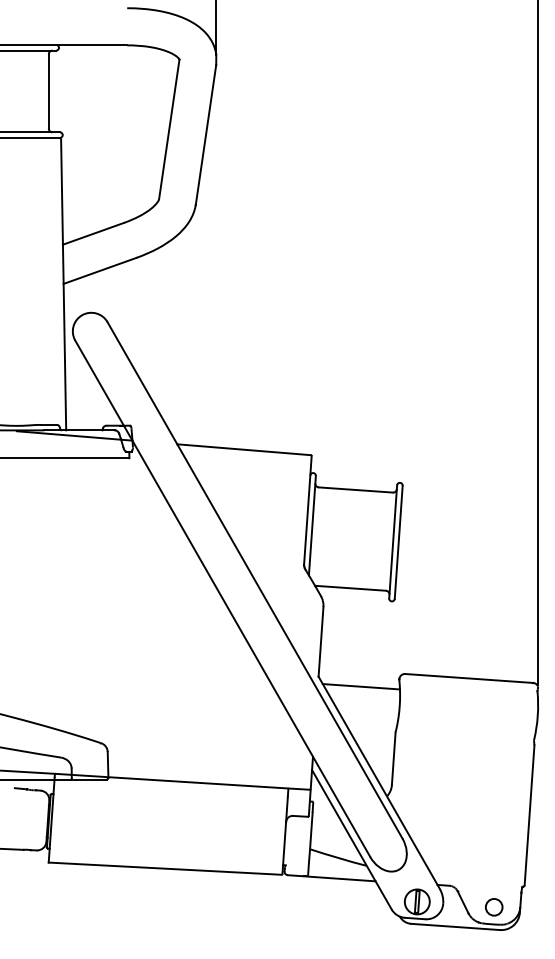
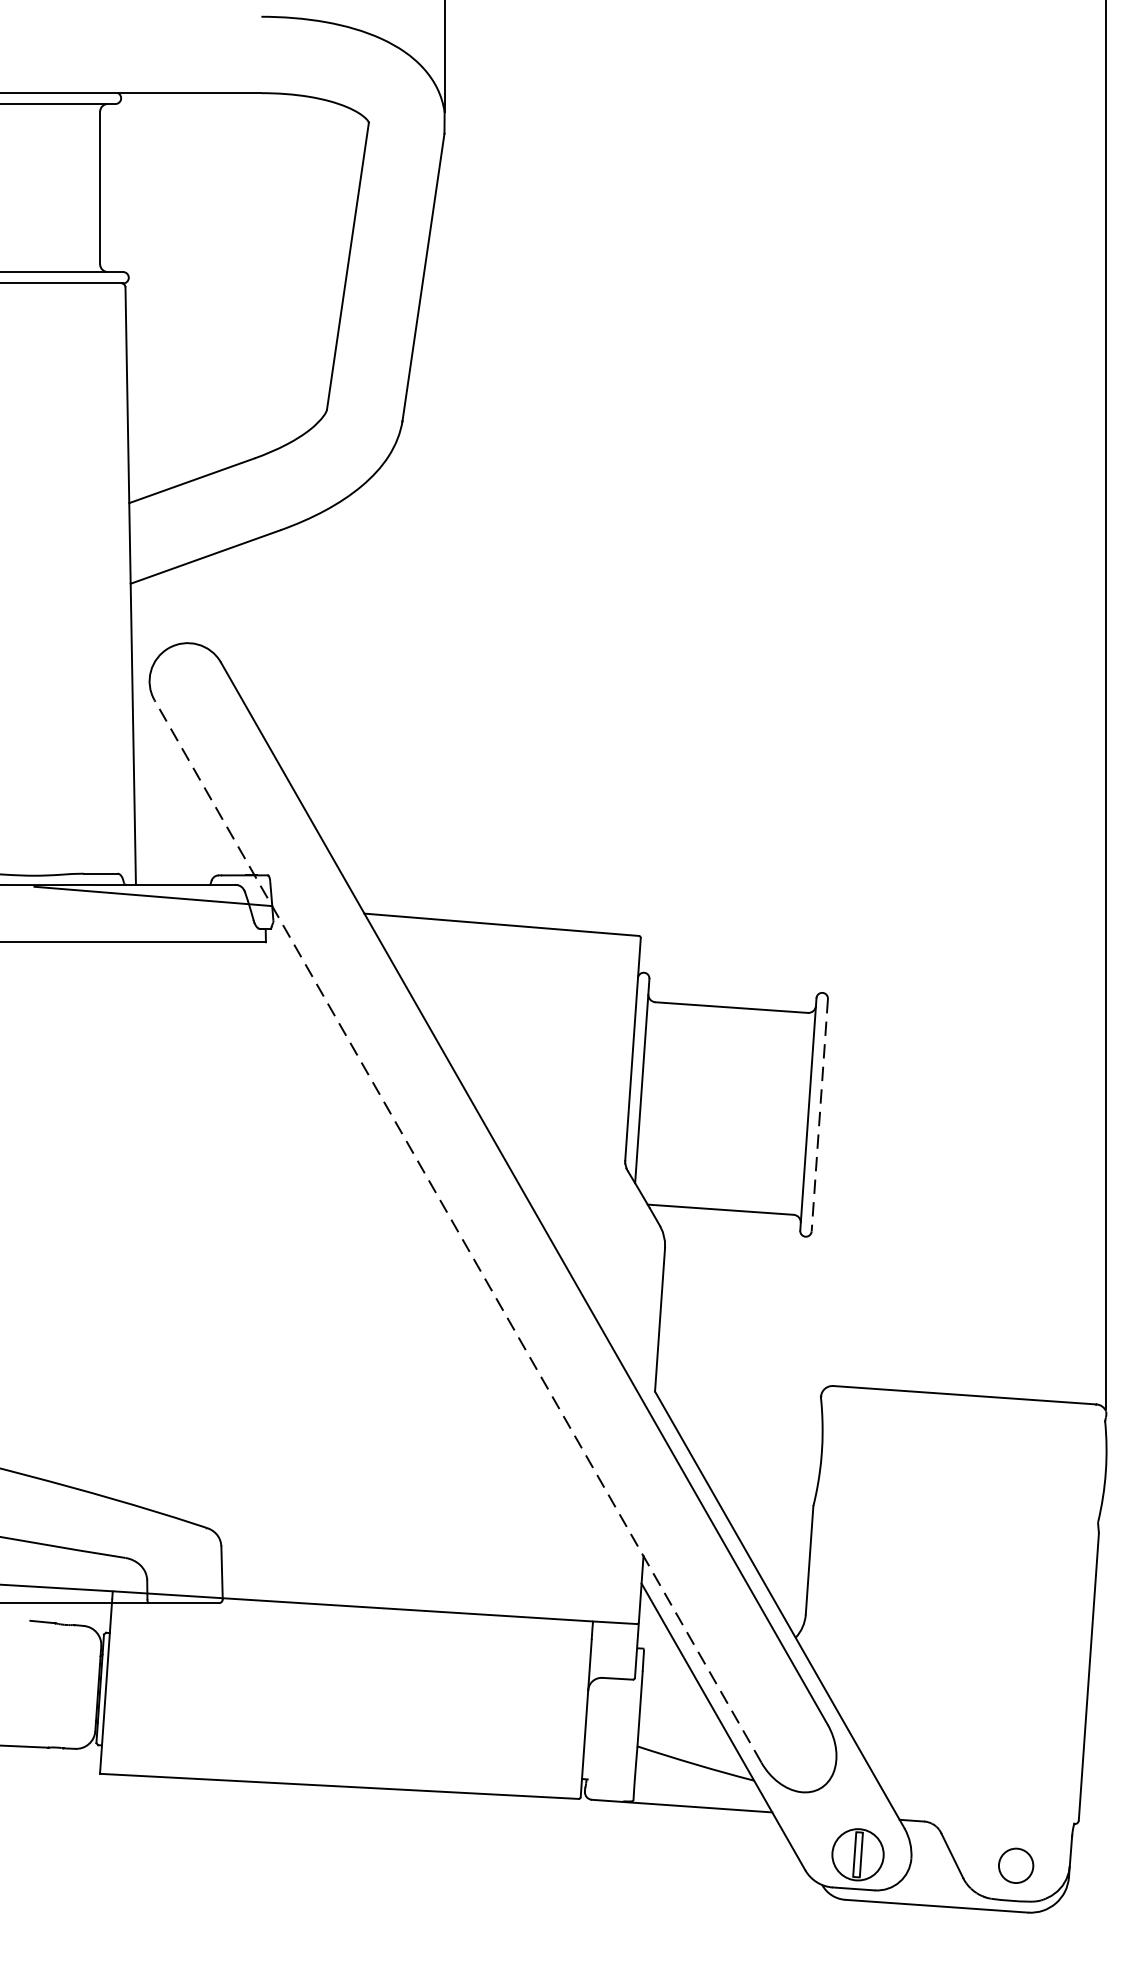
line: (398, 542) -> (819, 1115), solid -> dashed
line: (222, 598) -> (457, 1230), solid -> dashed
line: (360, 686) -> (741, 1411), removed

